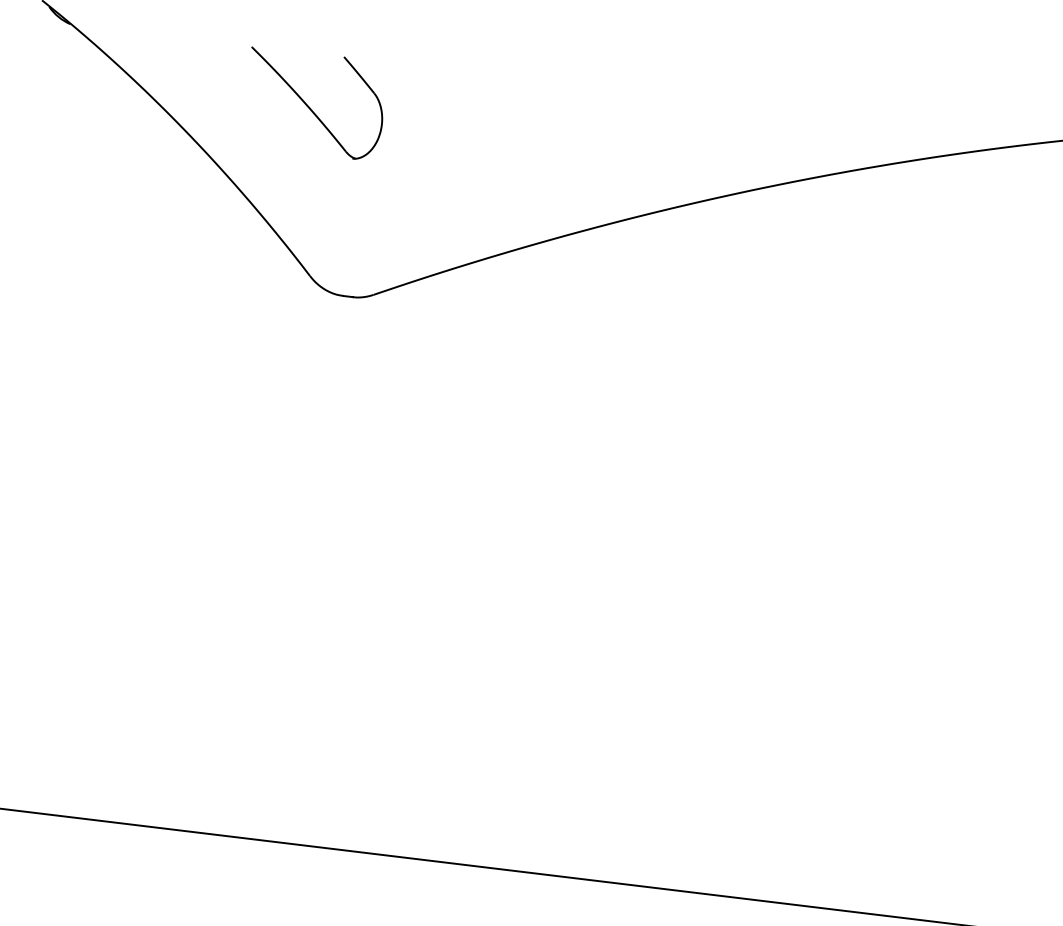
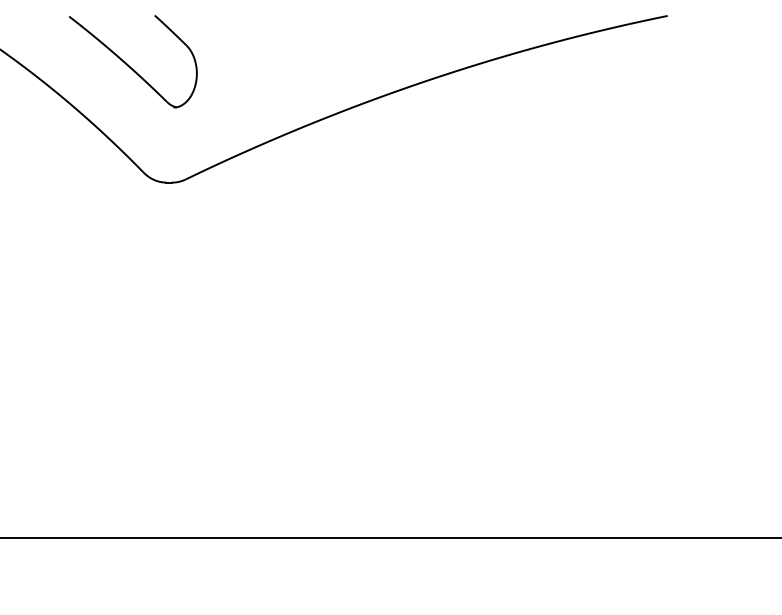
part: (313, 103) -> (132, 61), size x1.43

